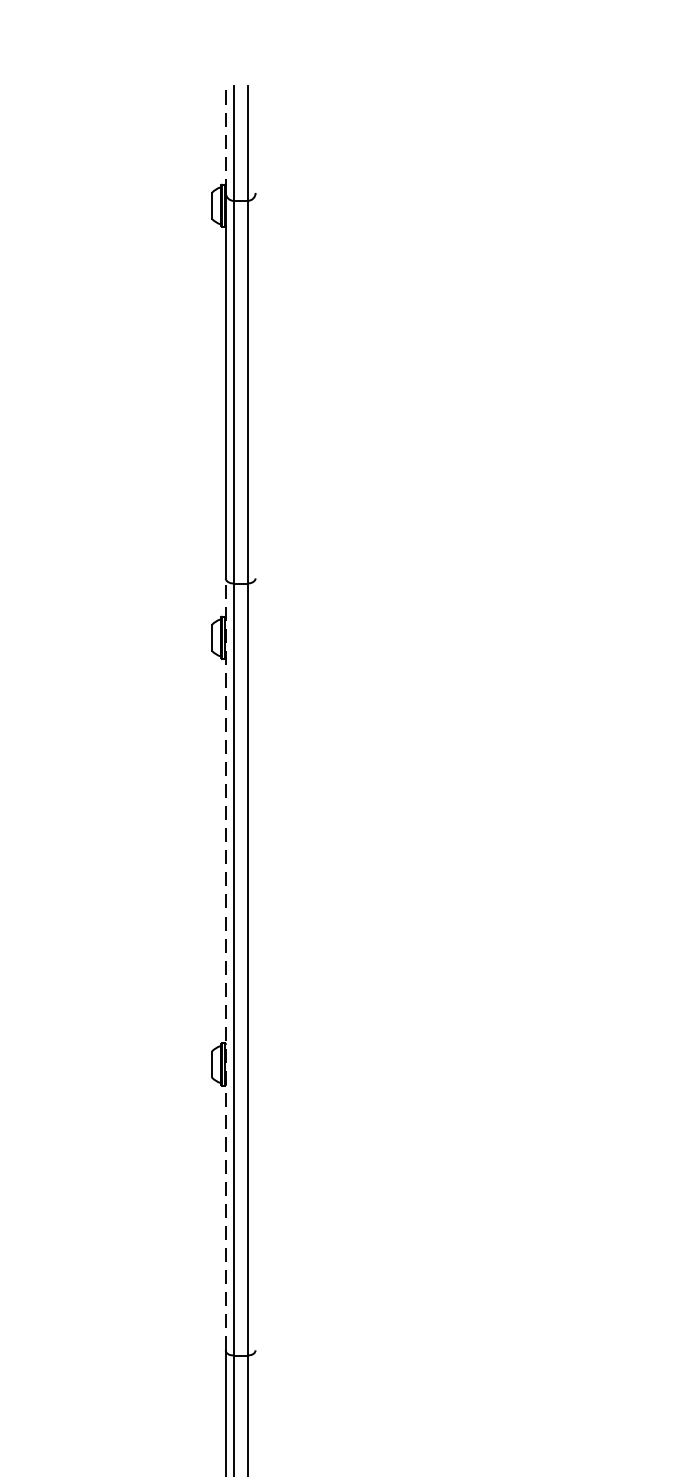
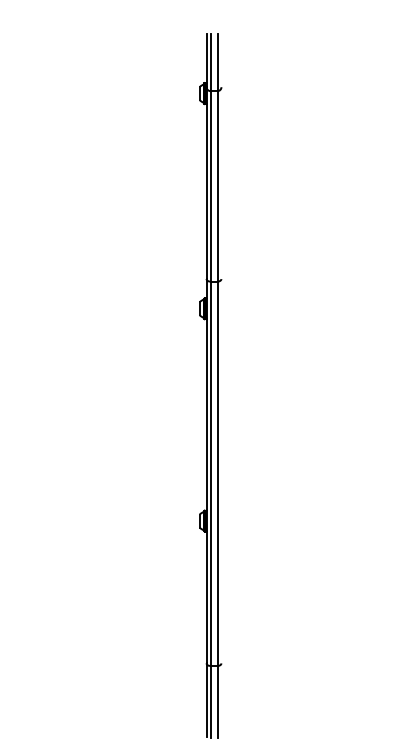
line: (225, 139) -> (206, 60), dashed -> solid
line: (225, 962) -> (206, 470), dashed -> solid

